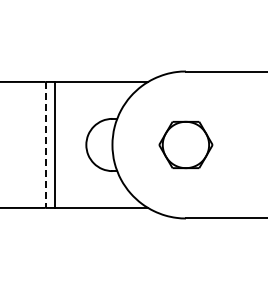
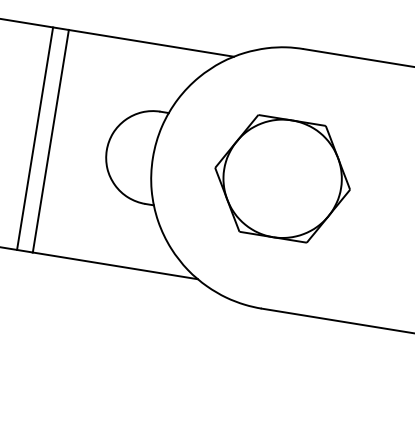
part: (185, 144) -> (282, 177), size x1.43
line: (45, 145) -> (34, 139), dashed -> solid

